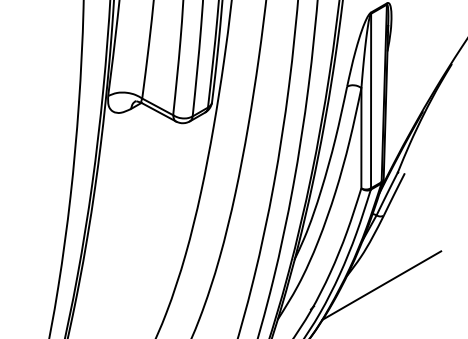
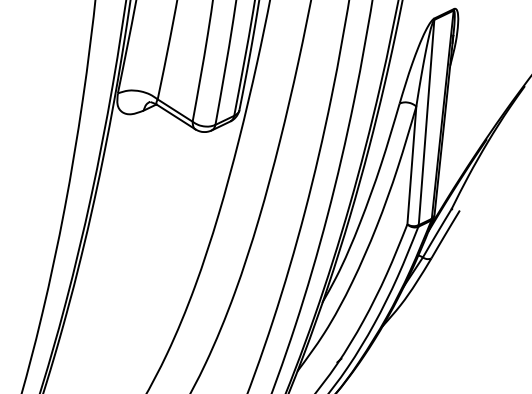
line: (381, 285) -> (422, 340), removed

